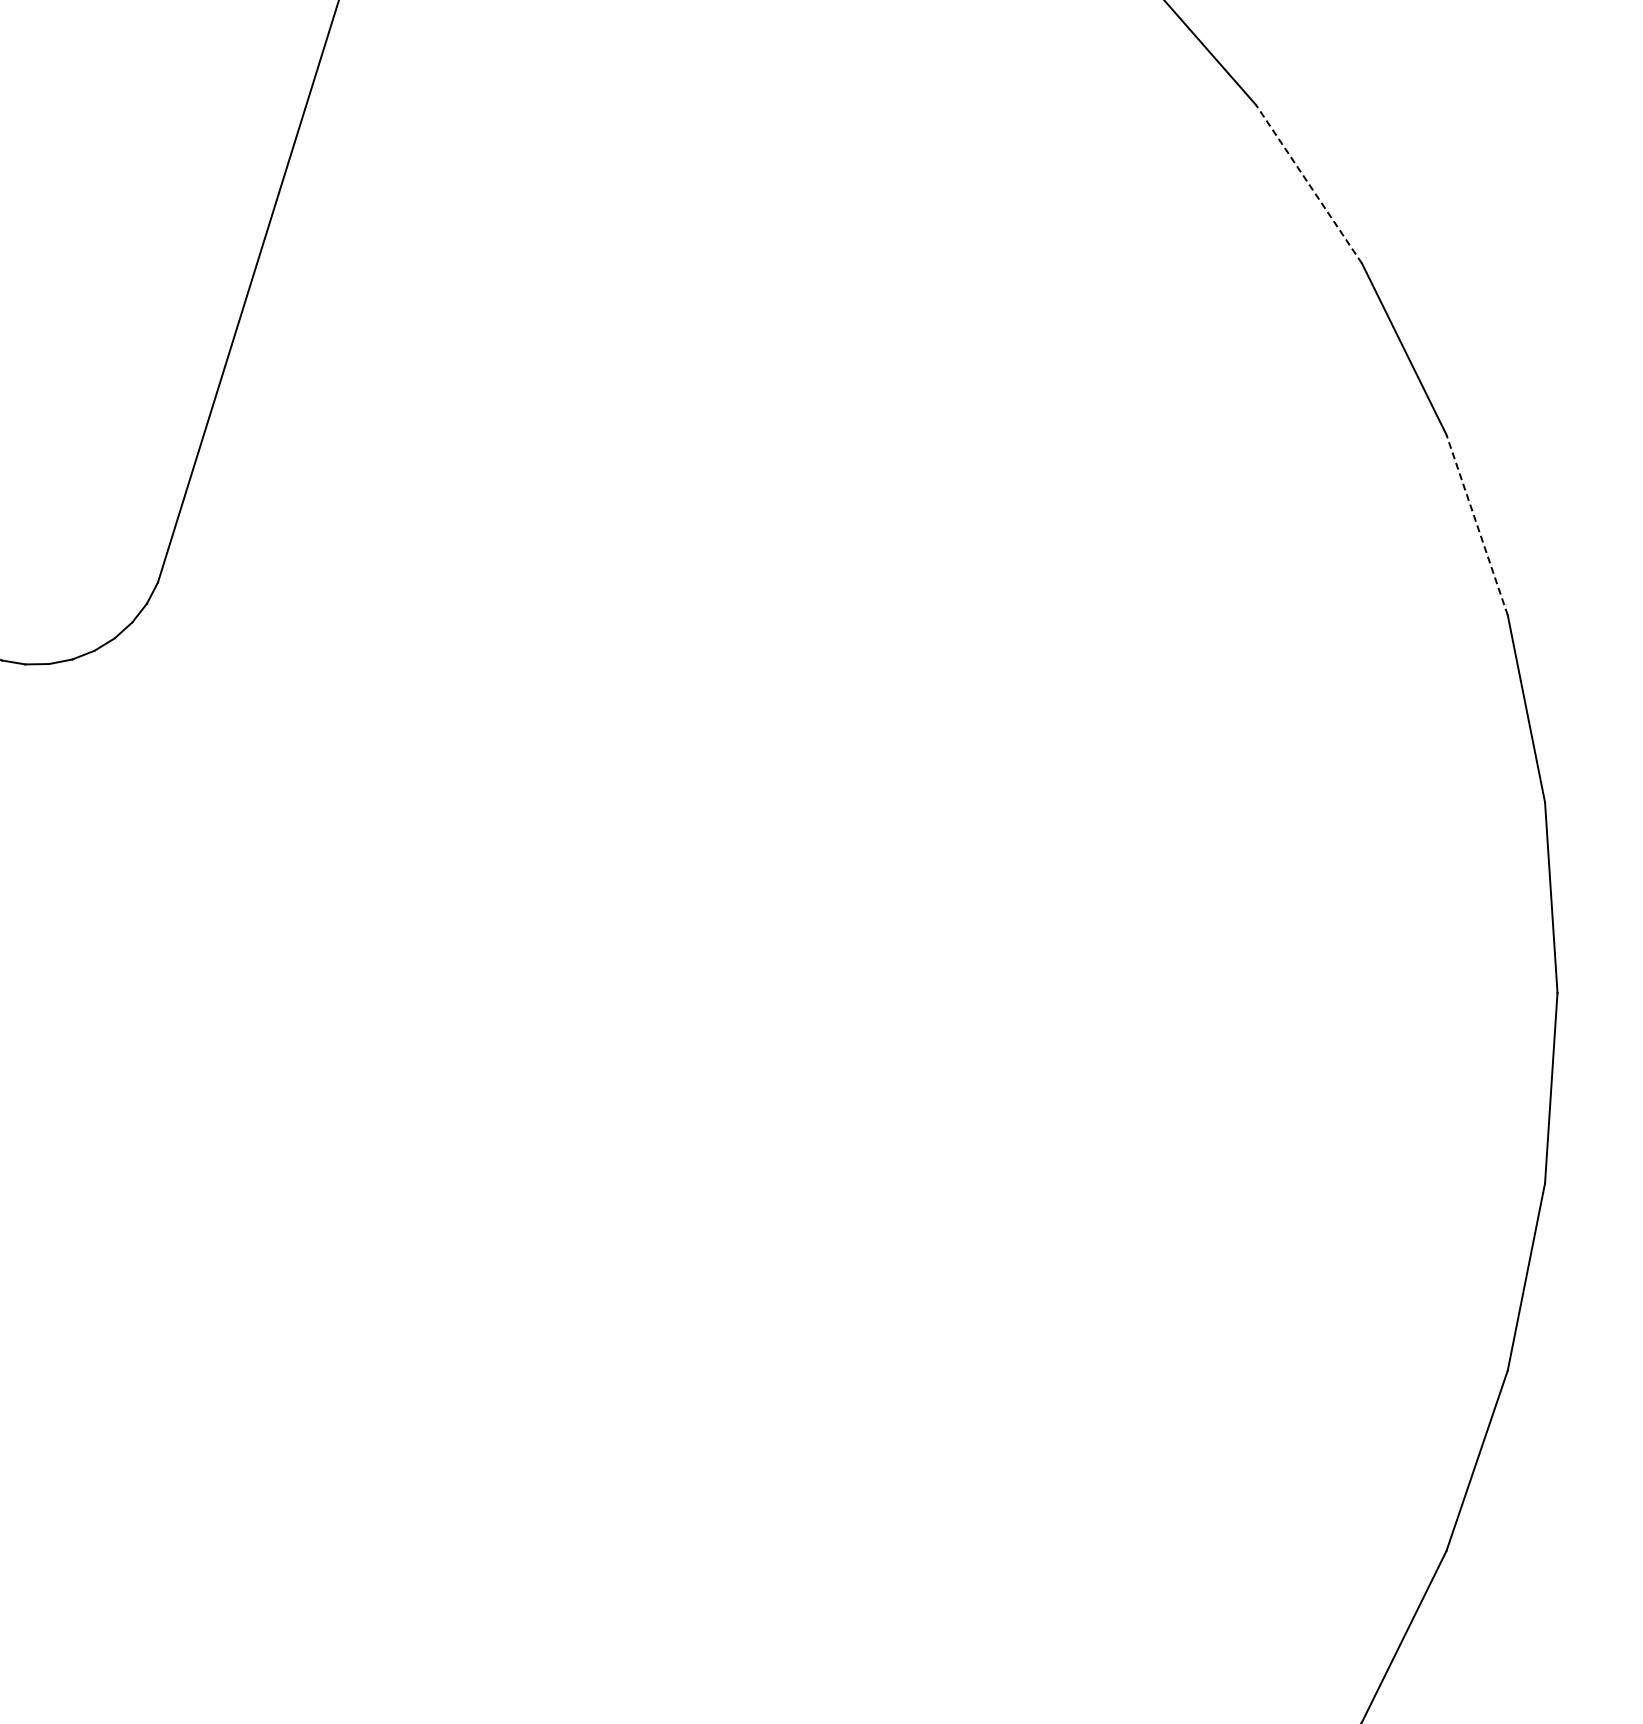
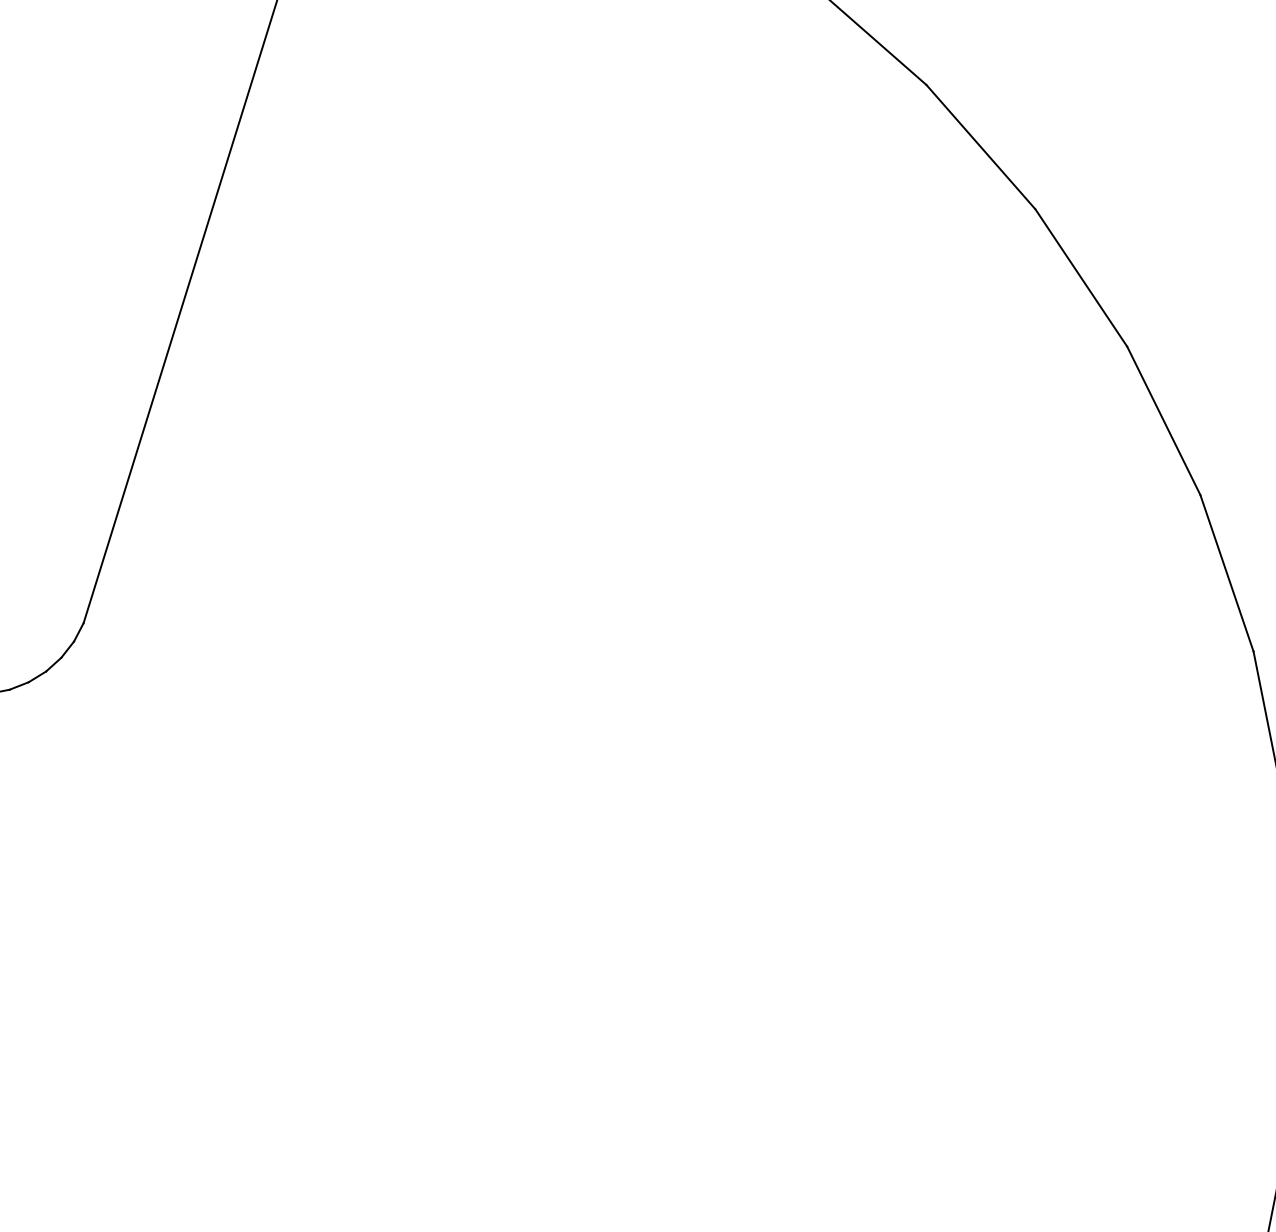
line: (1308, 183) -> (1080, 277), dashed -> solid
line: (1476, 524) -> (1226, 572), dashed -> solid

